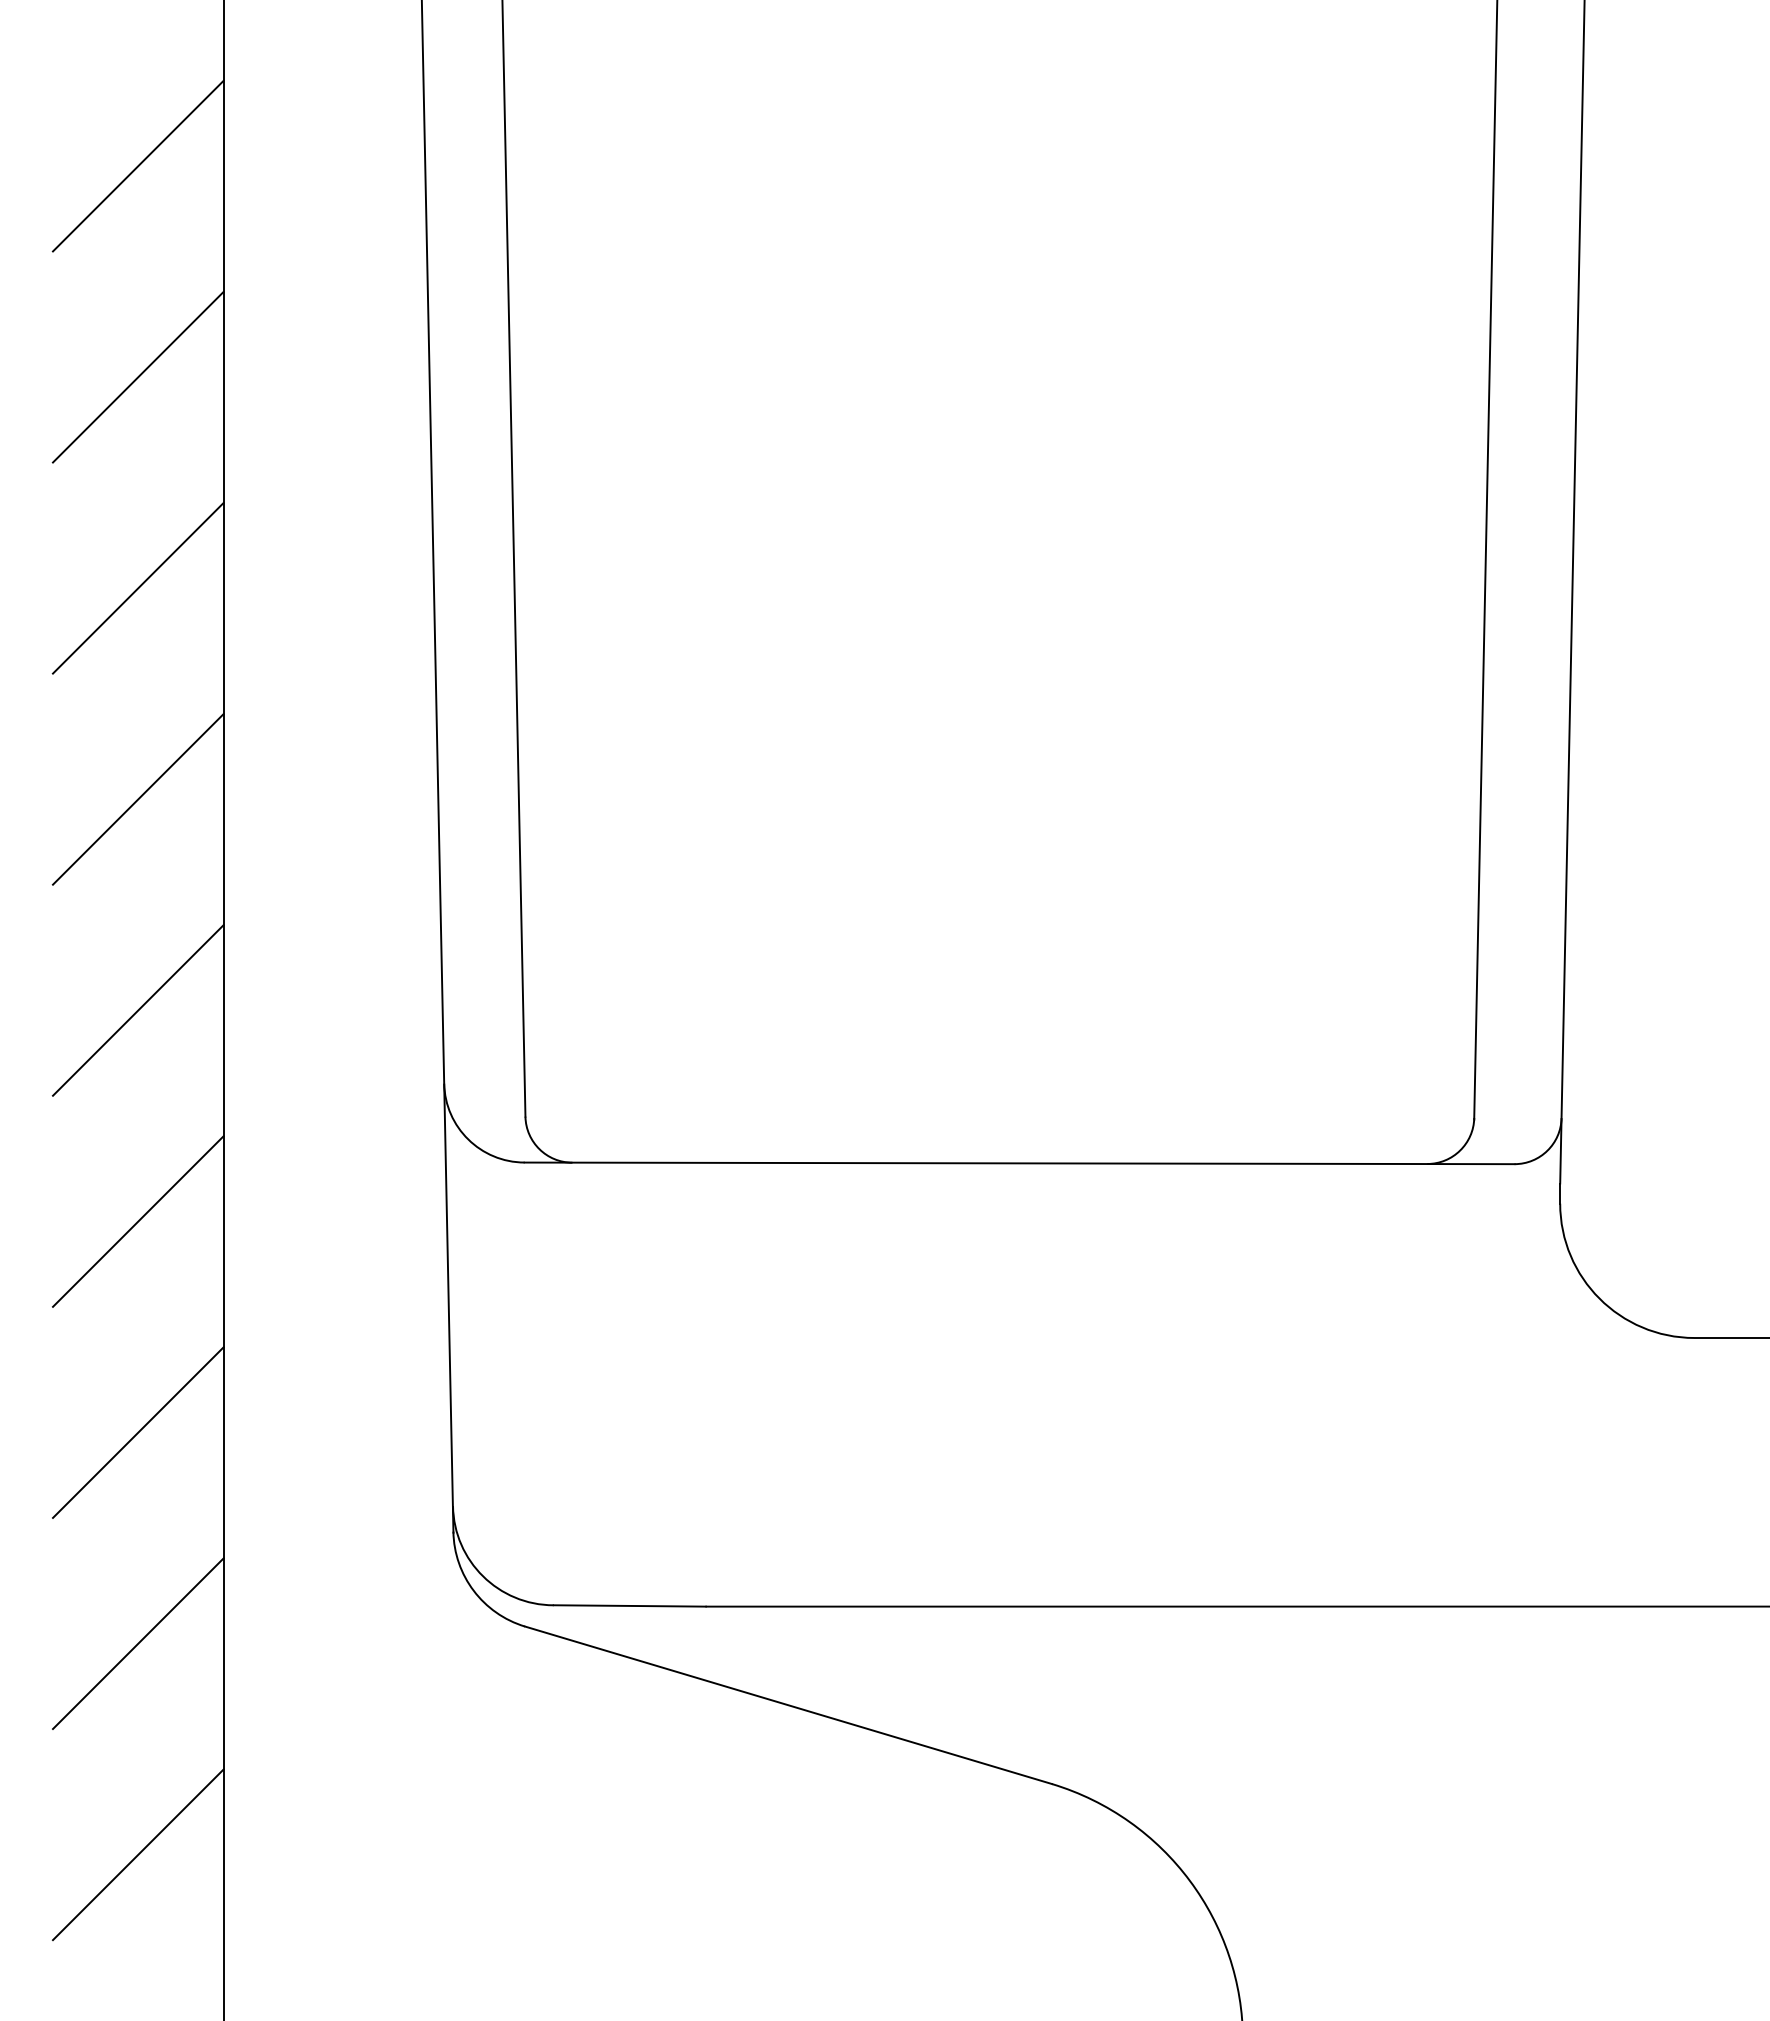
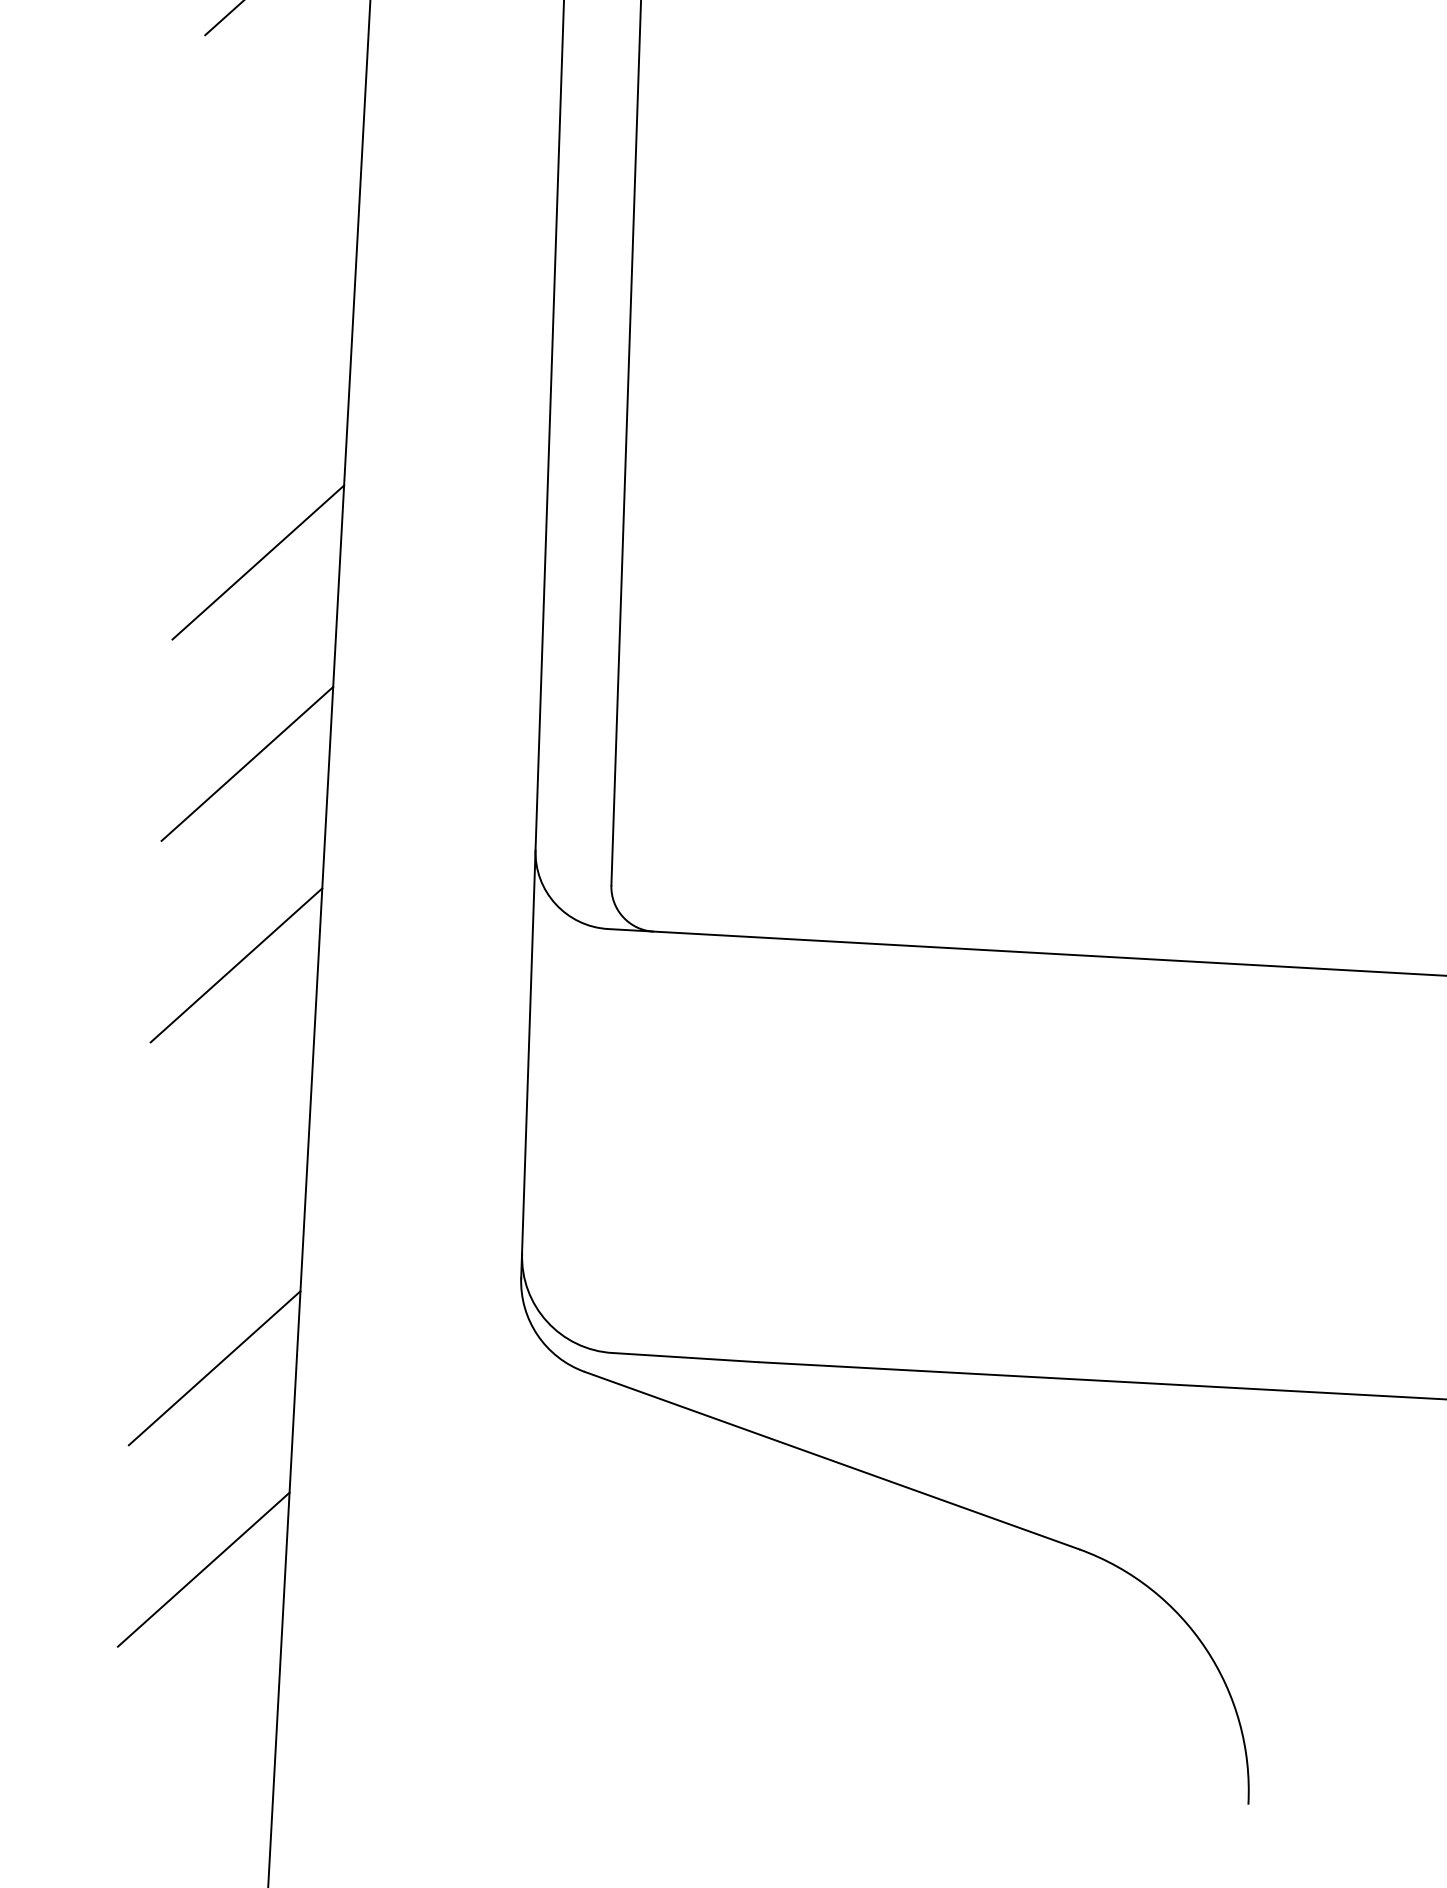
line: (137, 376) -> (279, 158), removed
line: (137, 588) -> (268, 361), removed
line: (137, 1432) -> (224, 1166), removed

